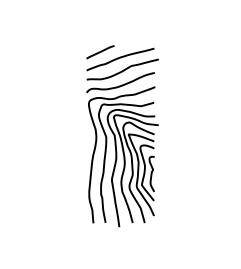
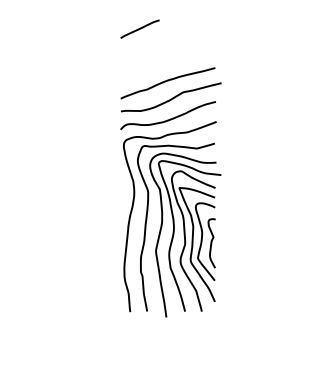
line: (100, 51) -> (139, 28), moved

